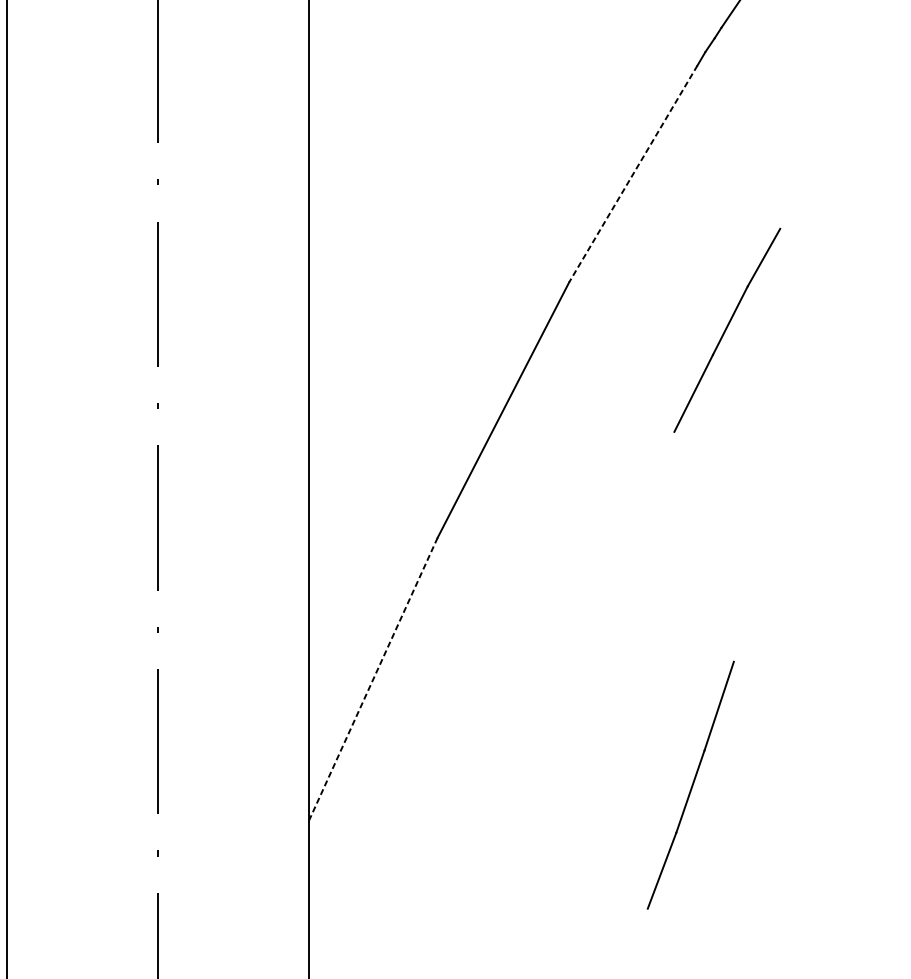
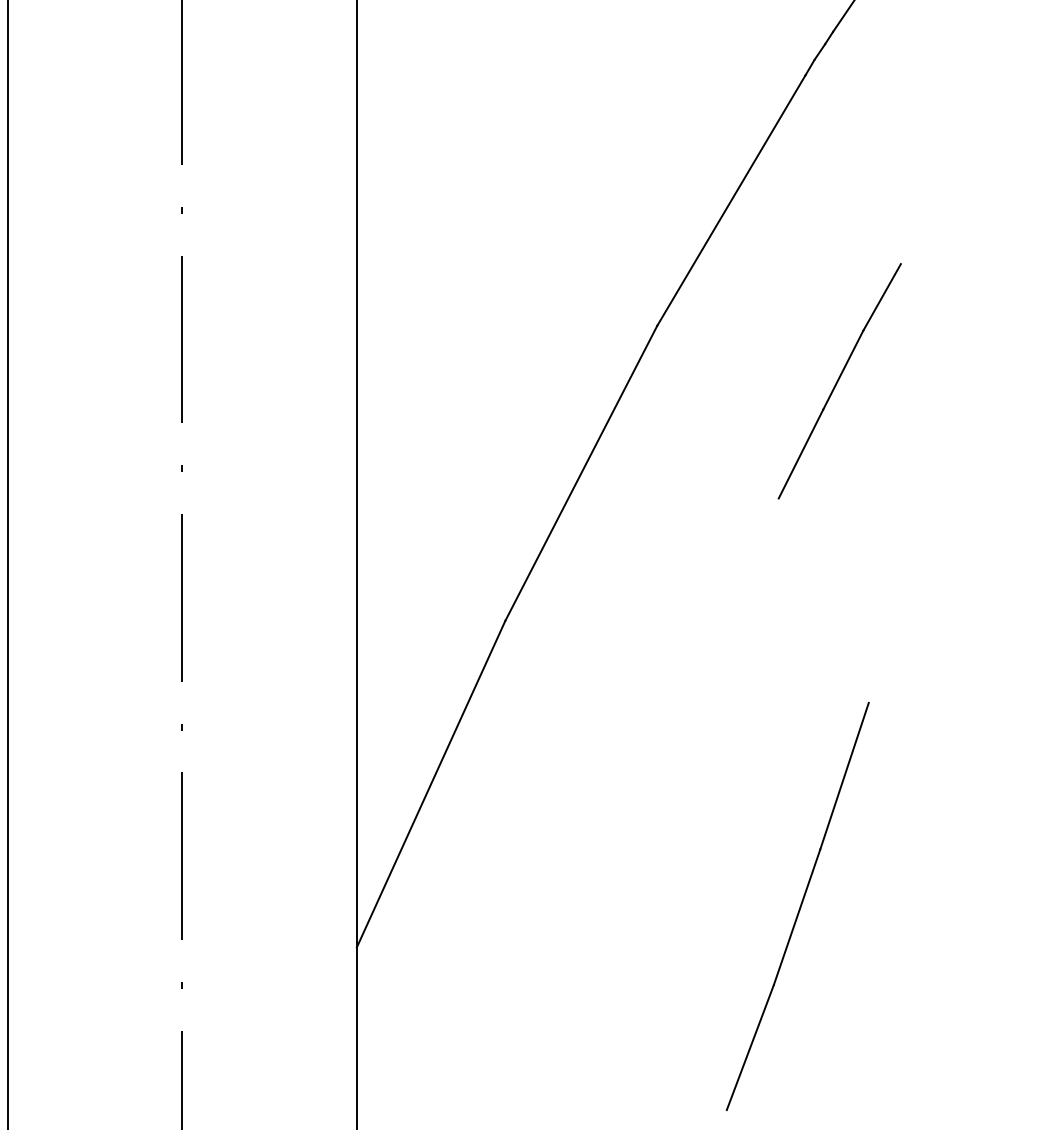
line: (633, 174) -> (731, 201), dashed -> solid
line: (372, 679) -> (430, 784), dashed -> solid
part: (690, 785) -> (797, 906), size x1.43

